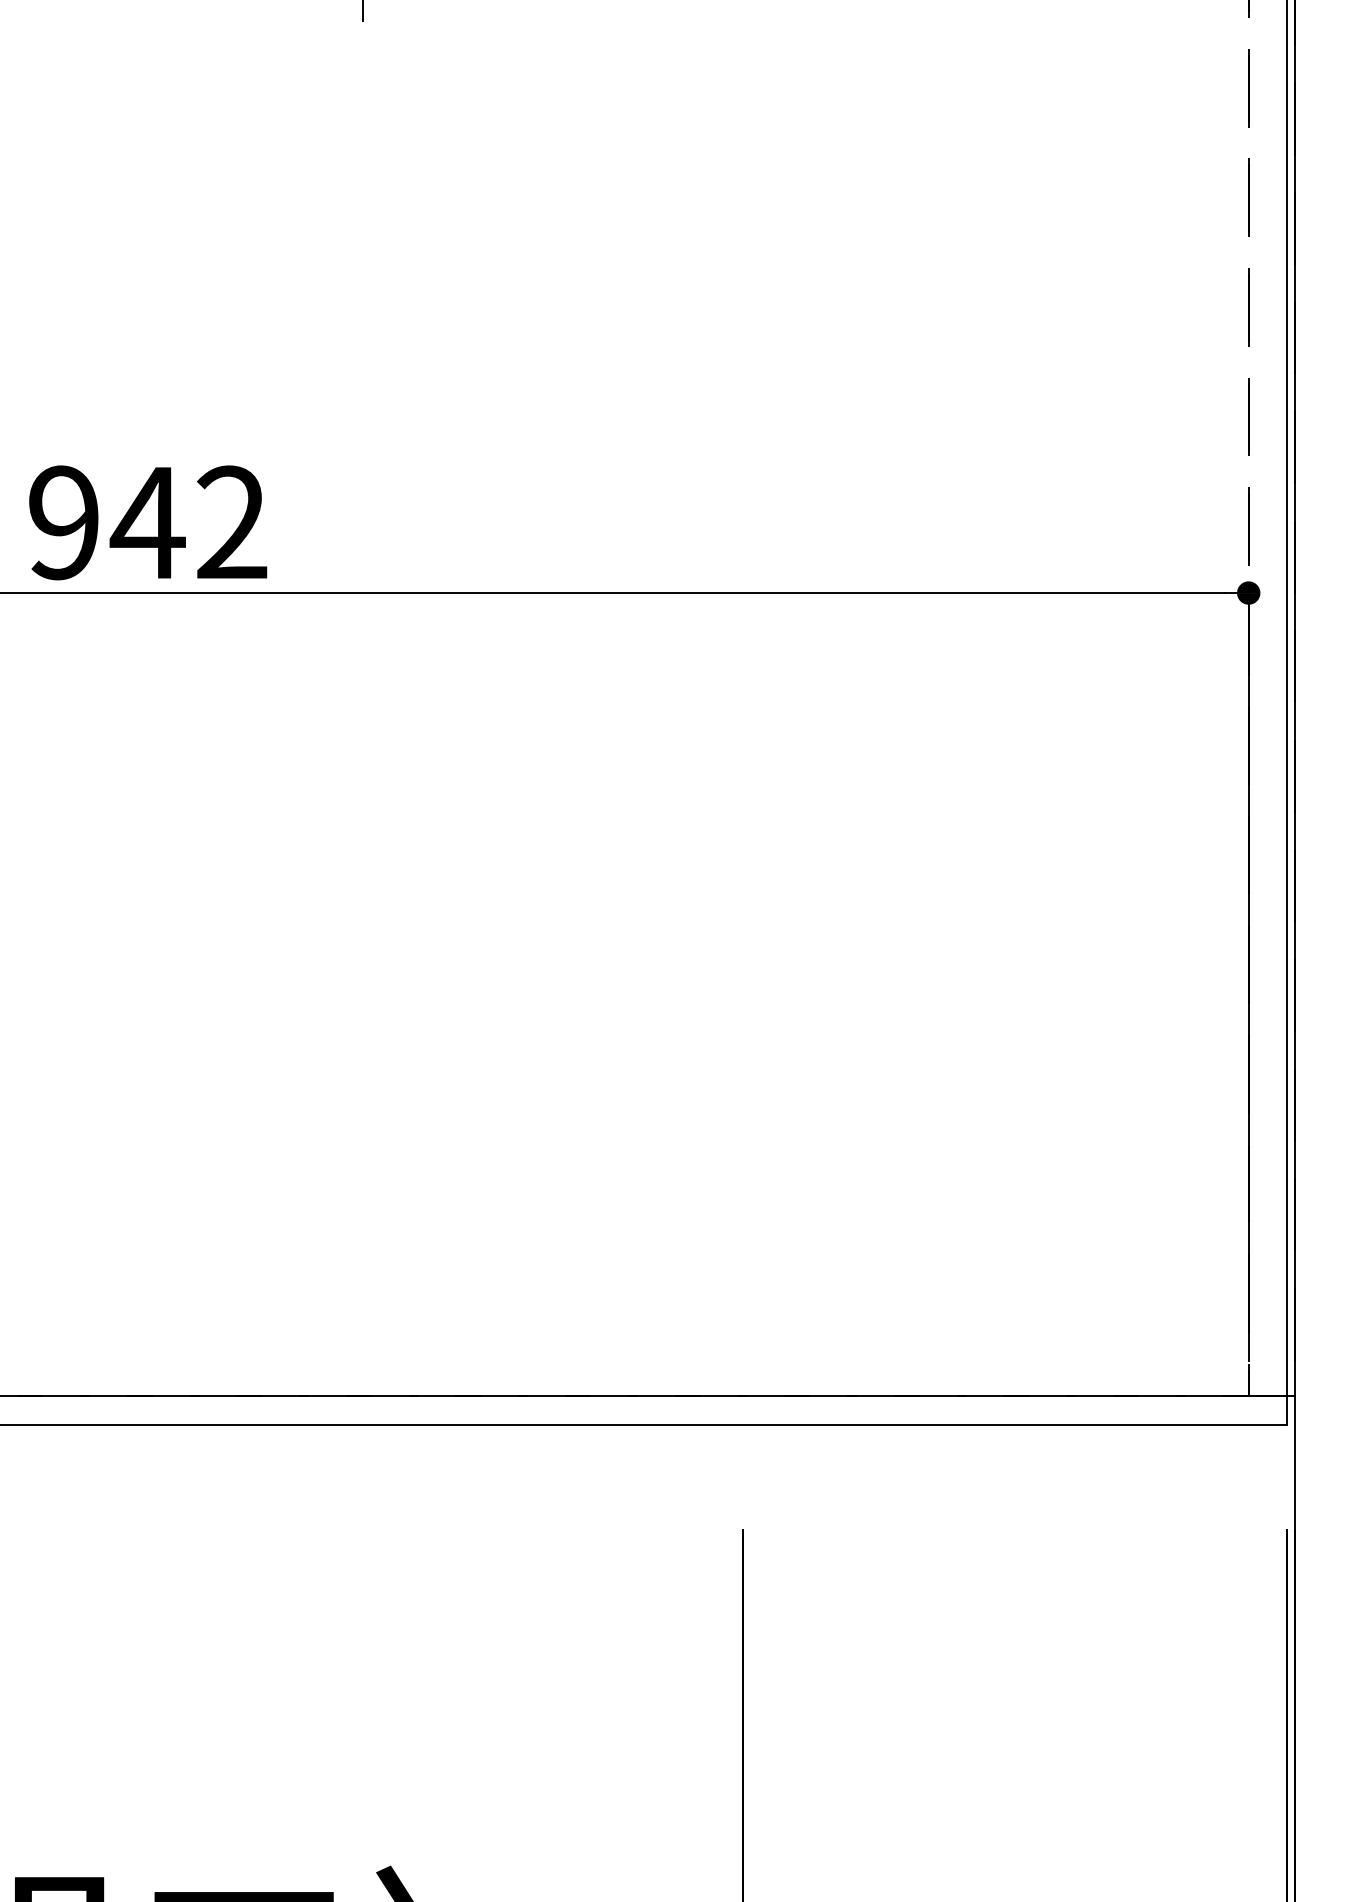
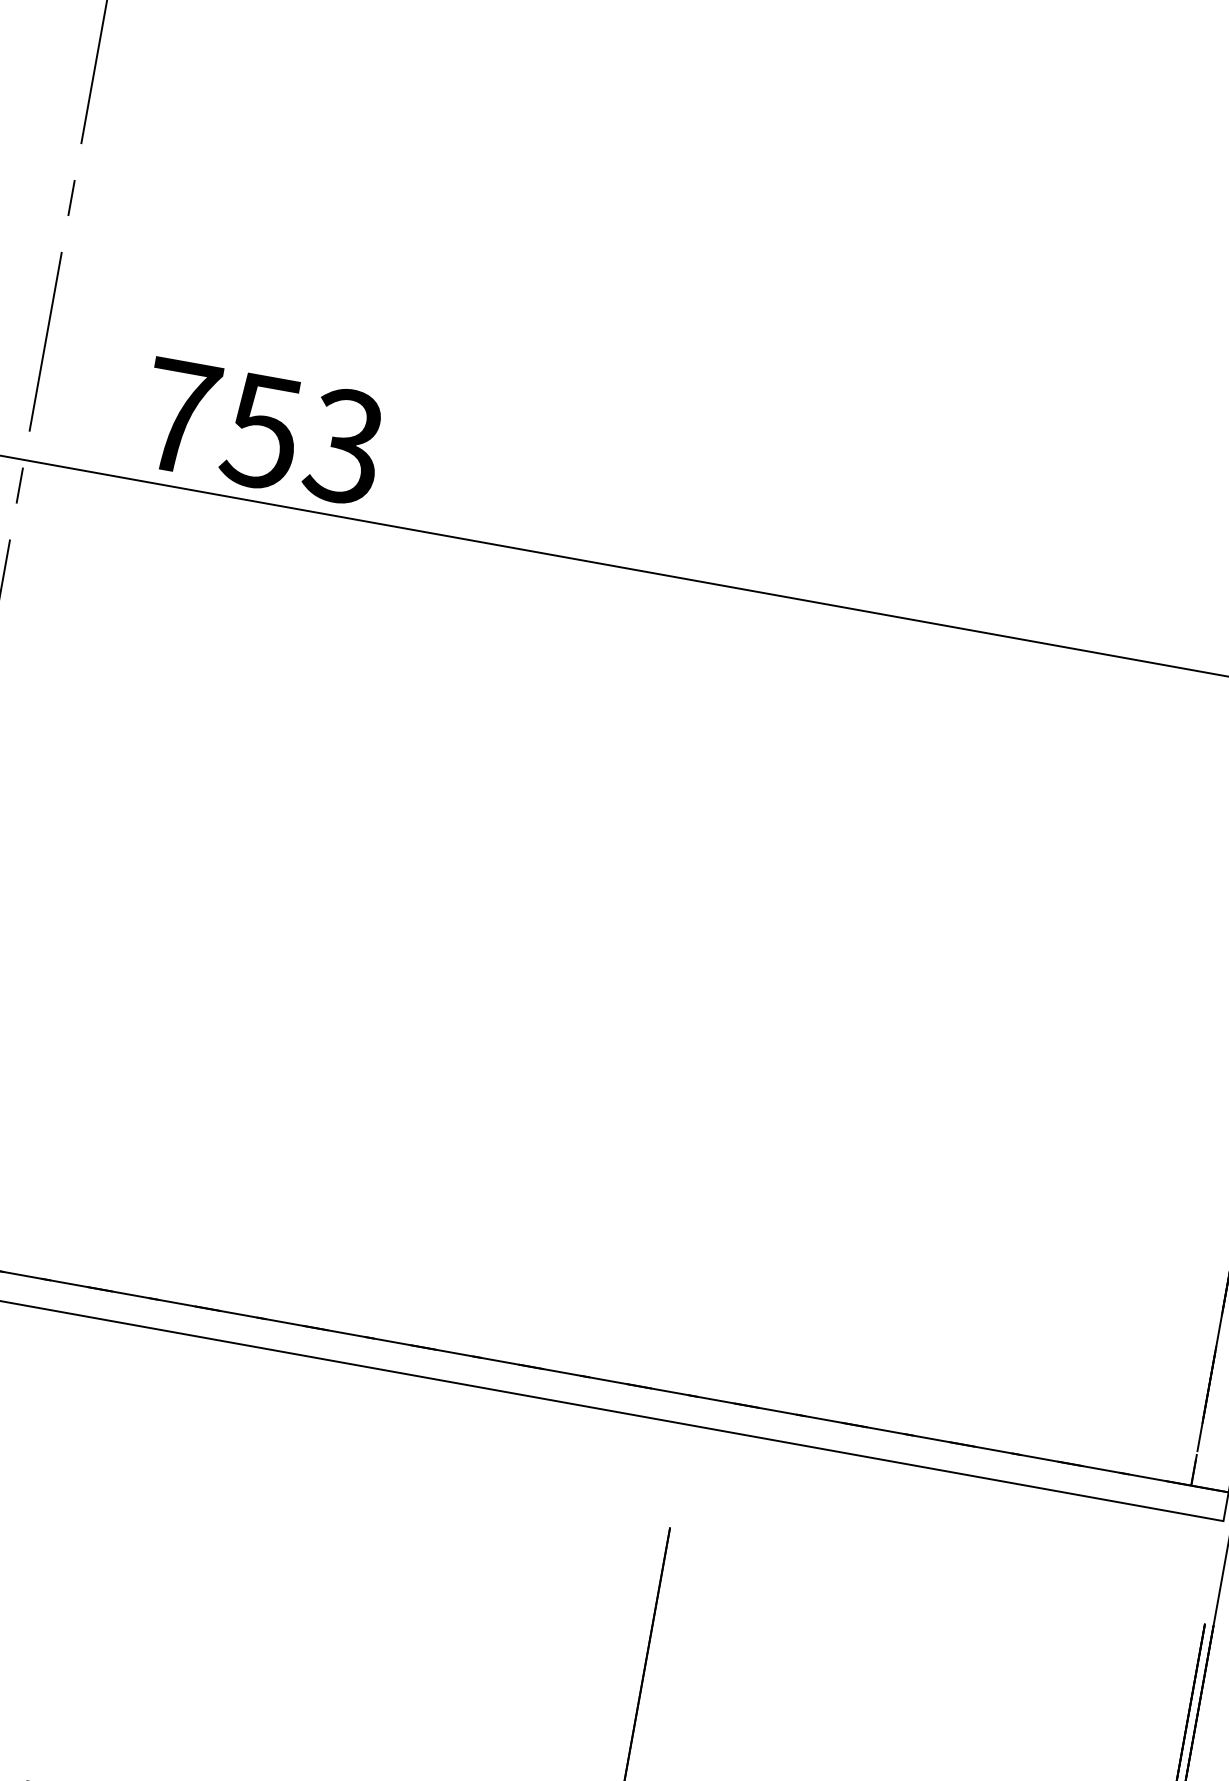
text: (148, 522) -> (263, 431), 942 -> 753

